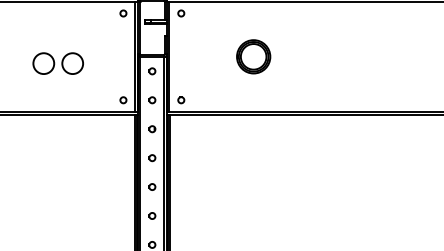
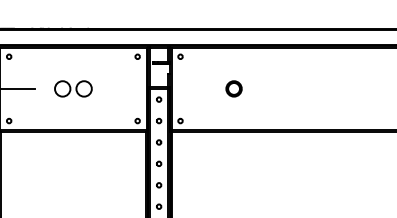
circle: (252, 56) -> (233, 88), size x0.62
part: (58, 63) -> (73, 88), moved

